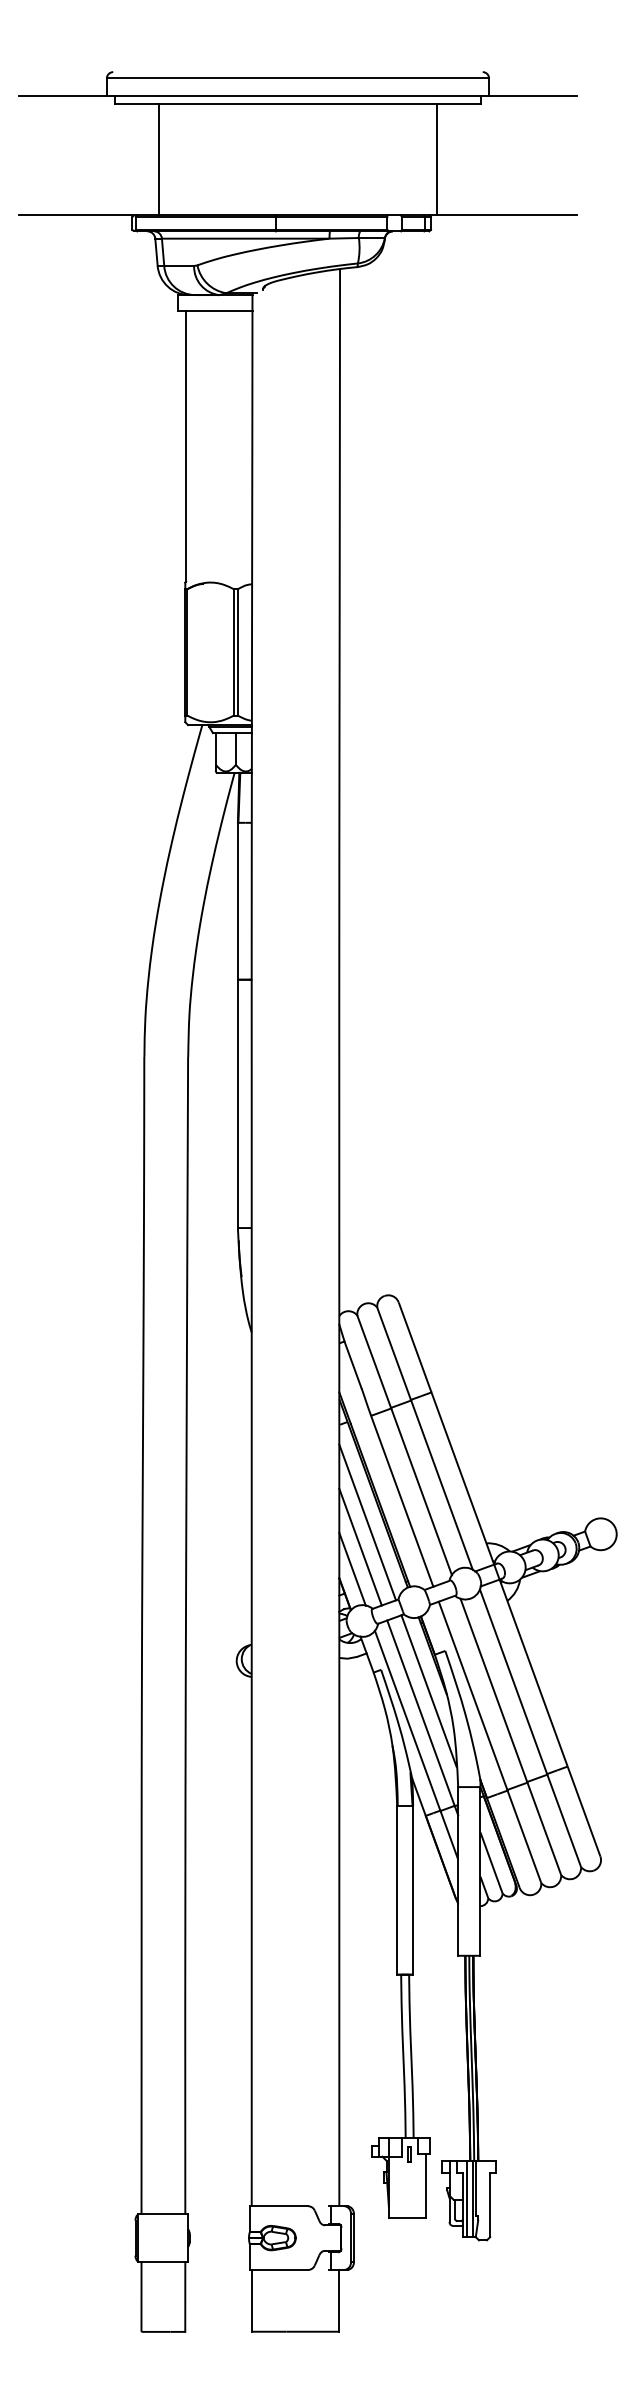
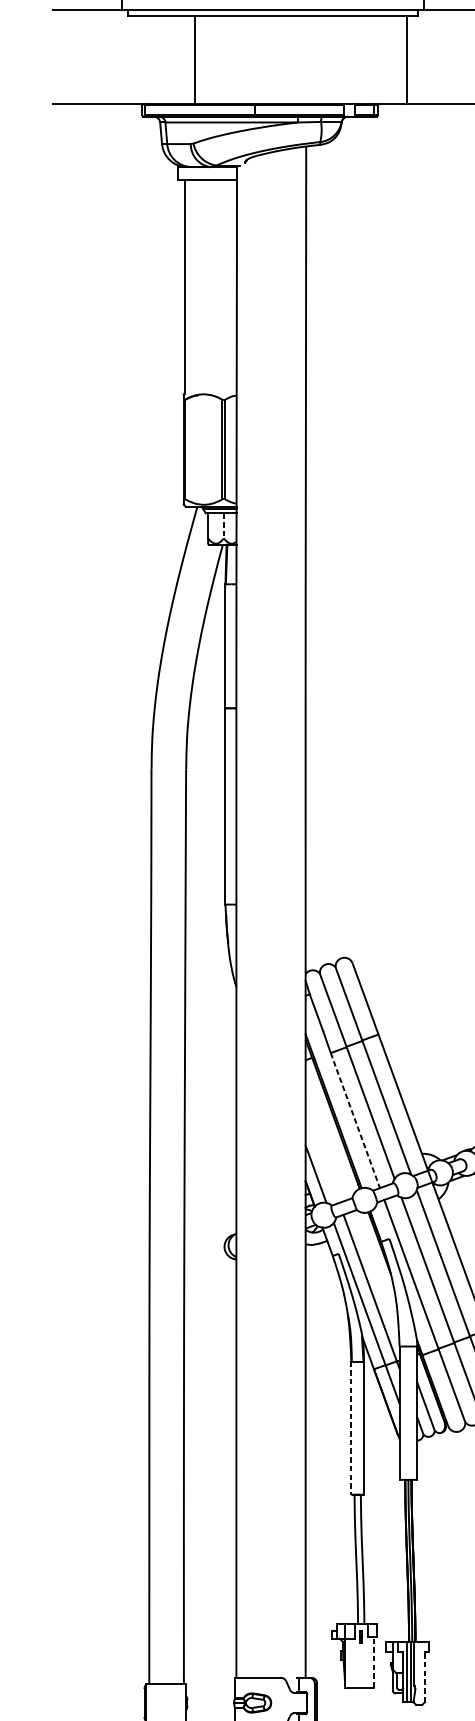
line: (158, 159) -> (195, 59), moved
line: (437, 159) -> (406, 59), moved
line: (235, 748) -> (223, 525), solid -> dashed
line: (402, 1501) -> (355, 1120), solid -> dashed
line: (367, 1522) -> (327, 1137), removed
line: (360, 1546) -> (322, 1156), removed
line: (428, 1690) -> (376, 1270), removed
line: (397, 1890) -> (351, 1428), solid -> dashed
line: (425, 2185) -> (373, 1661), solid -> dashed
line: (490, 2205) -> (425, 1677), solid -> dashed

